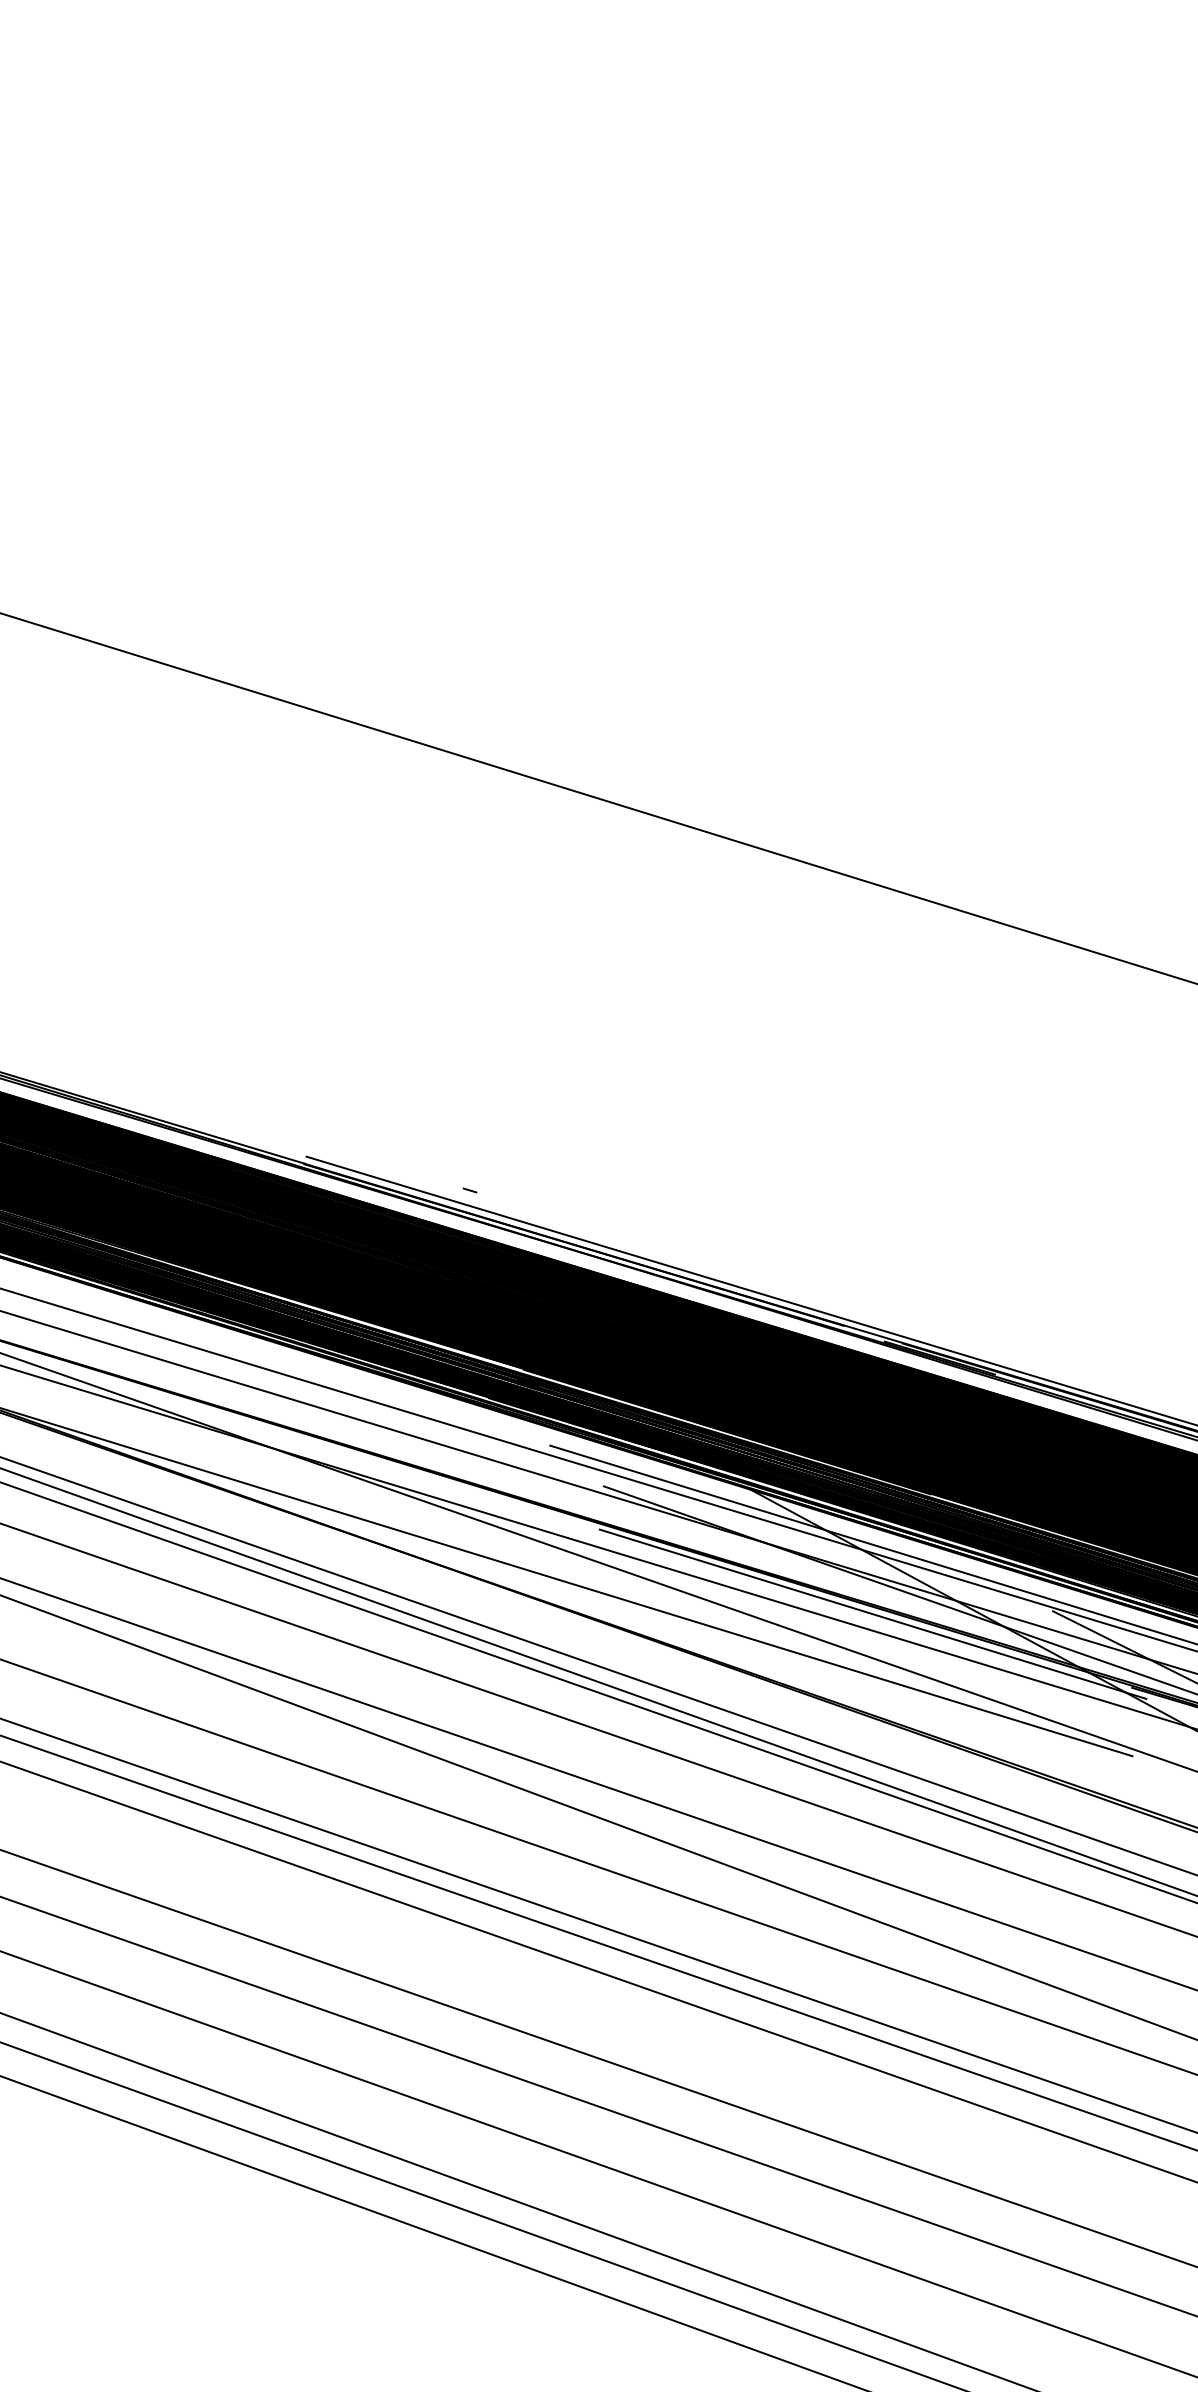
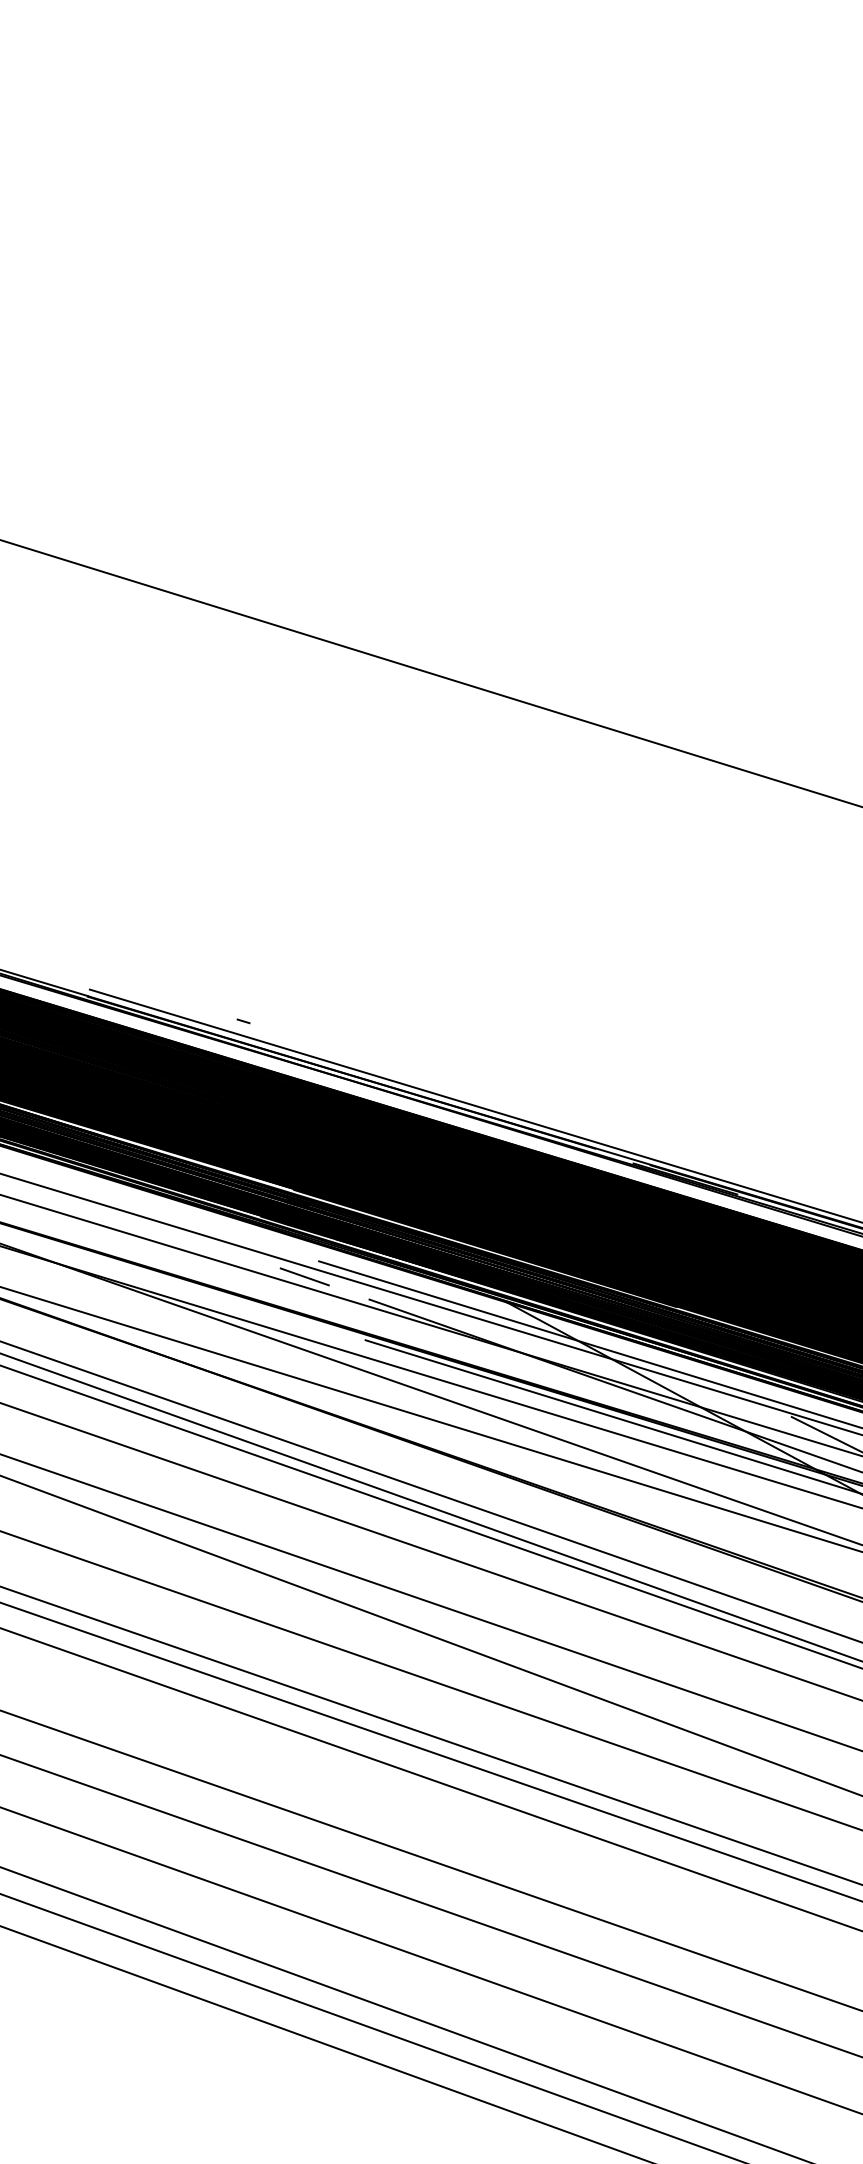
line: (534, 1462) -> (304, 1277), added

